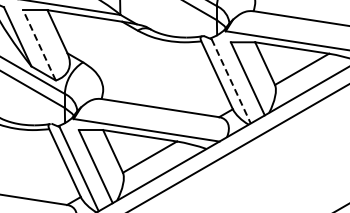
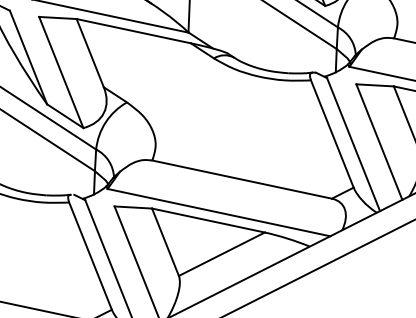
line: (39, 45) -> (61, 72), dashed -> solid
line: (231, 81) -> (353, 144), dashed -> solid

